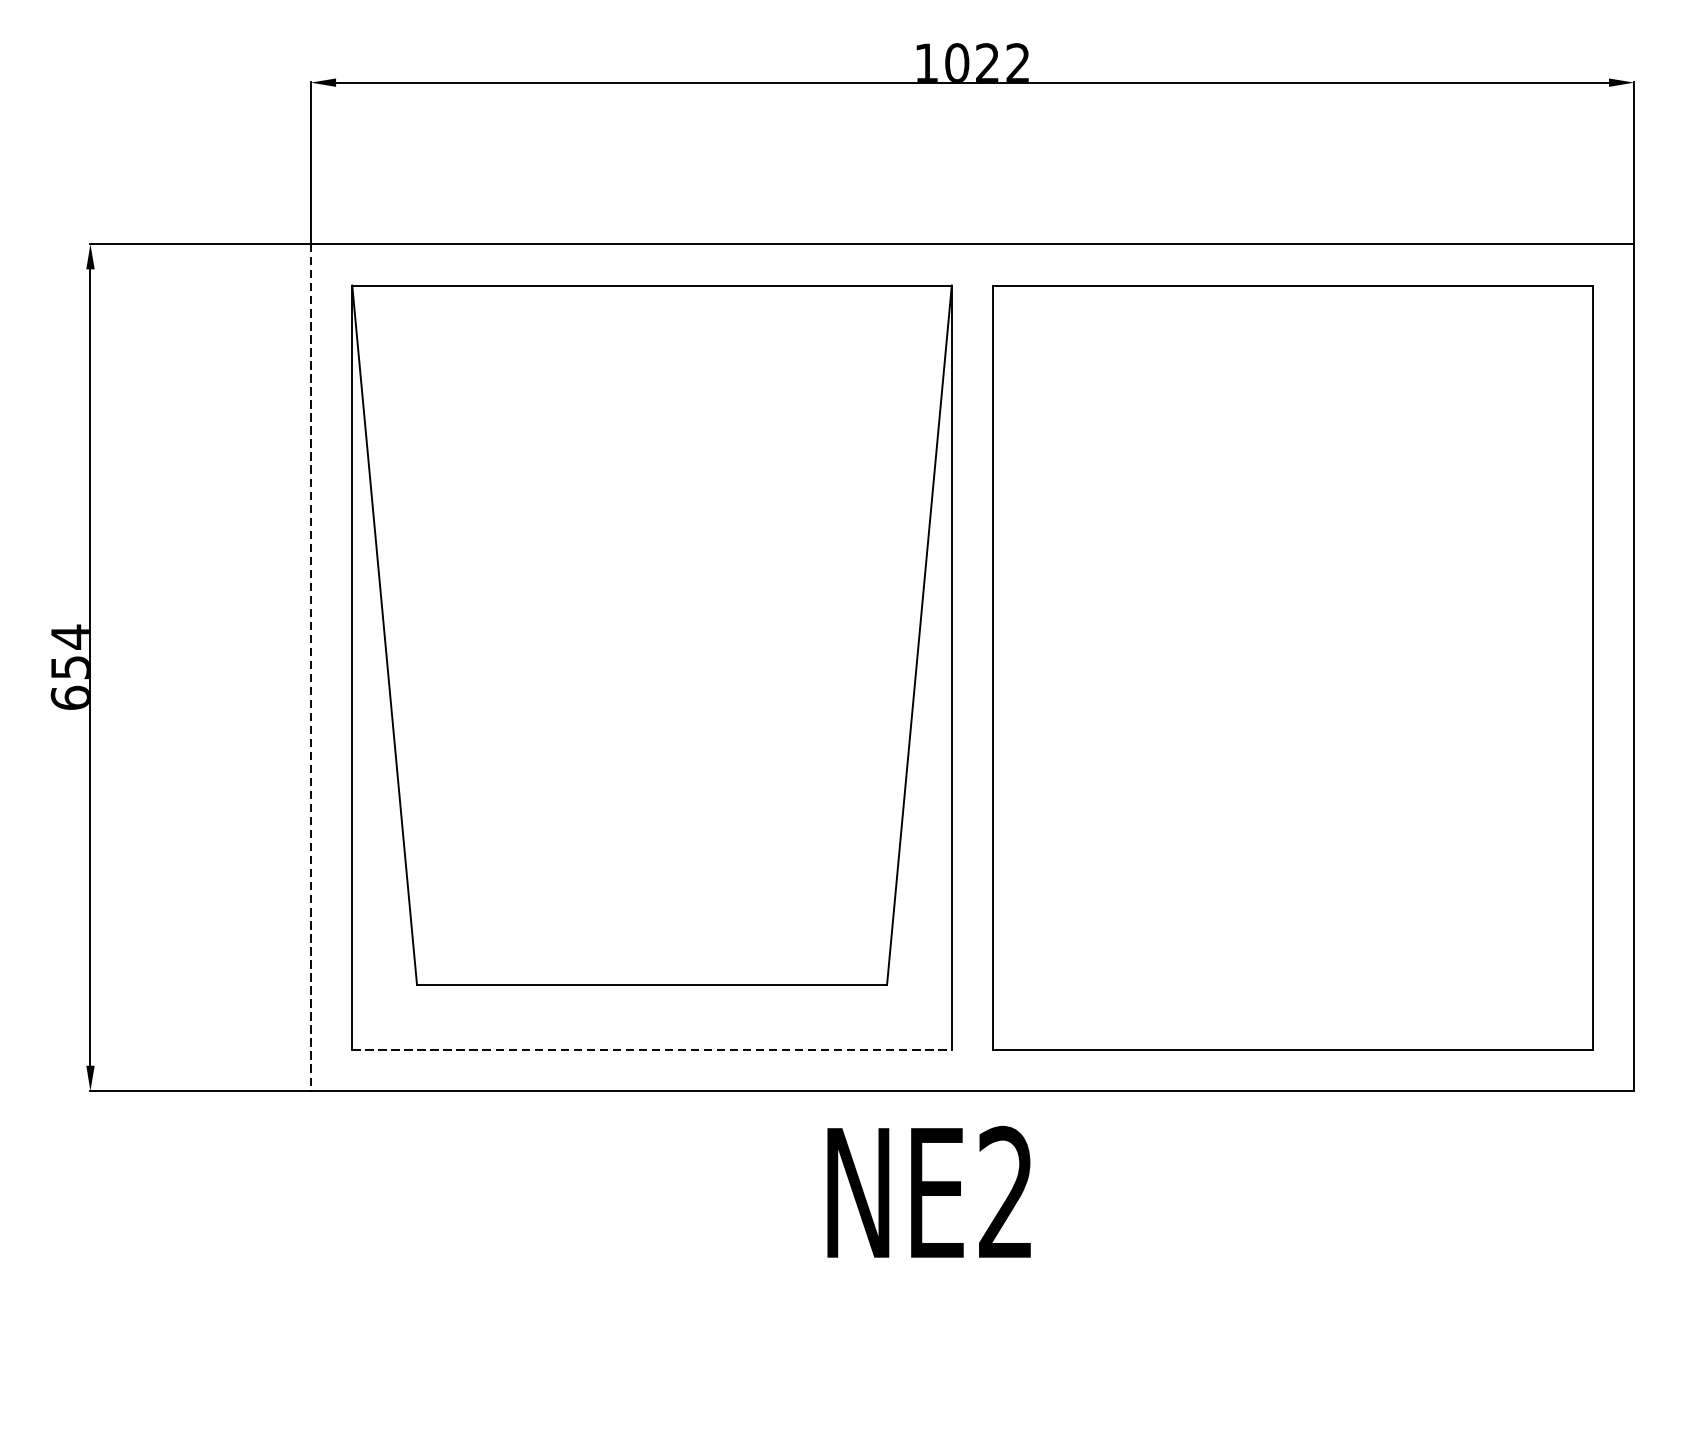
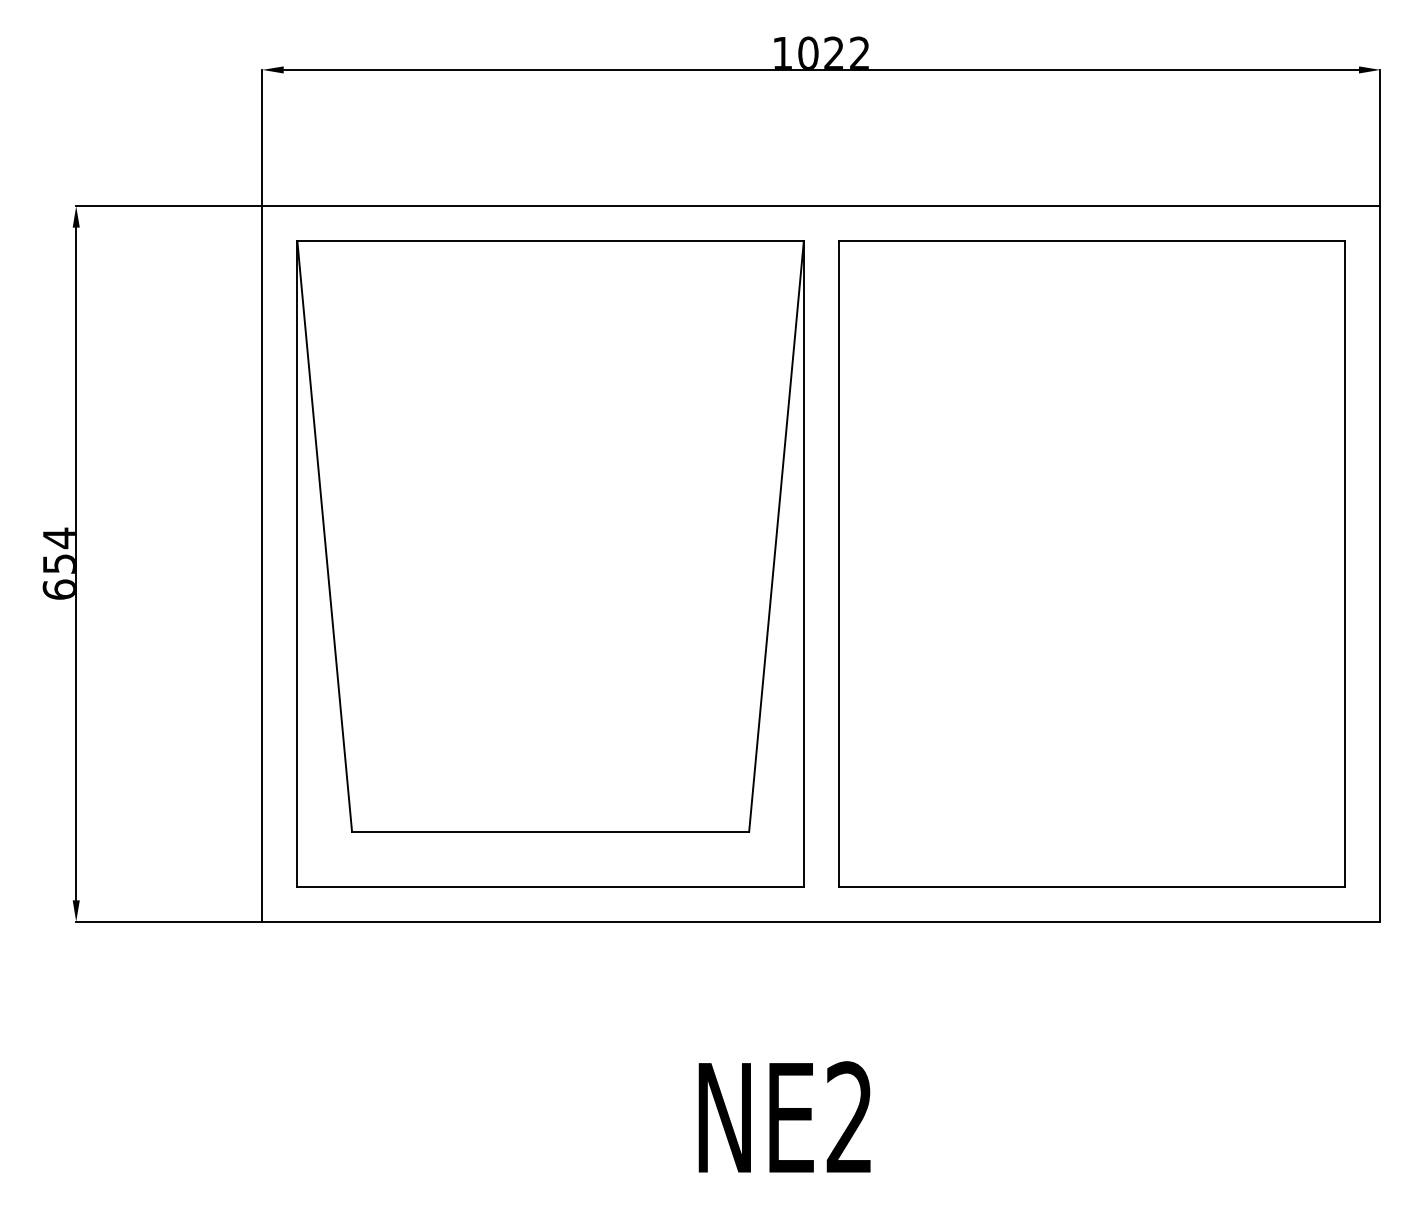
line: (310, 666) -> (262, 563), dashed -> solid
line: (653, 1049) -> (551, 886), dashed -> solid
text: (928, 1191) -> (784, 1116), moved

